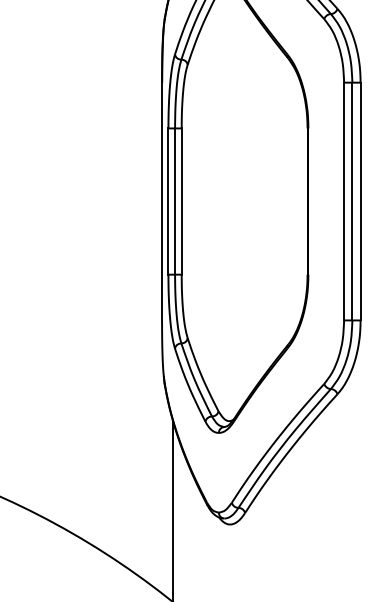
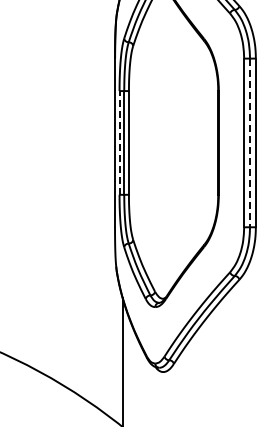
line: (168, 200) -> (119, 142), solid -> dashed
line: (353, 202) -> (250, 143), solid -> dashed

